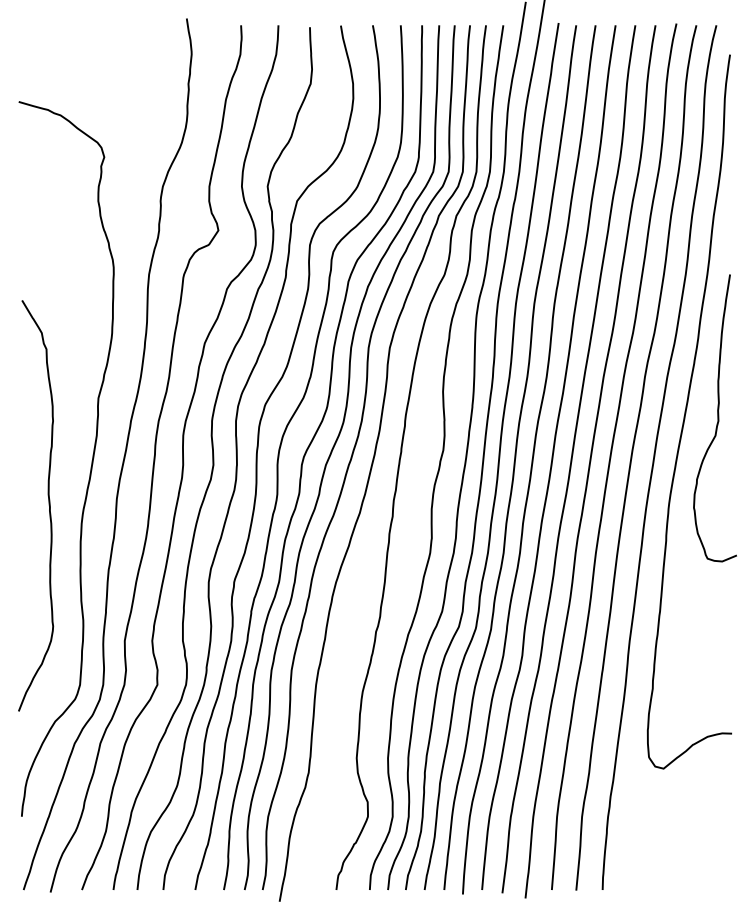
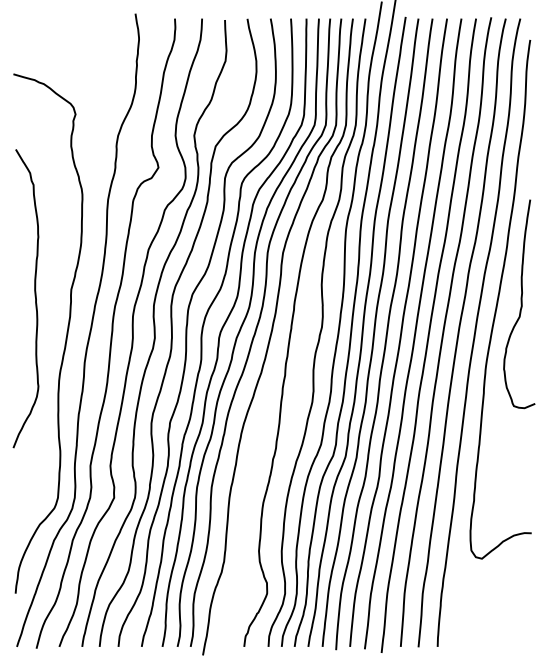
curve: (48, 505) -> (35, 298), moved

